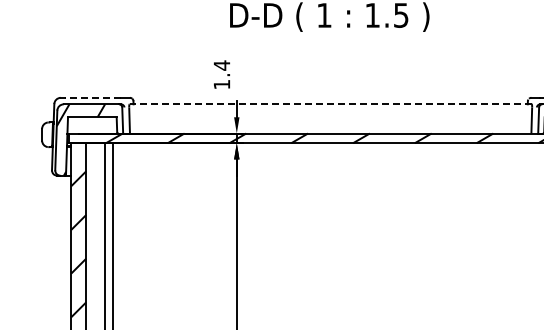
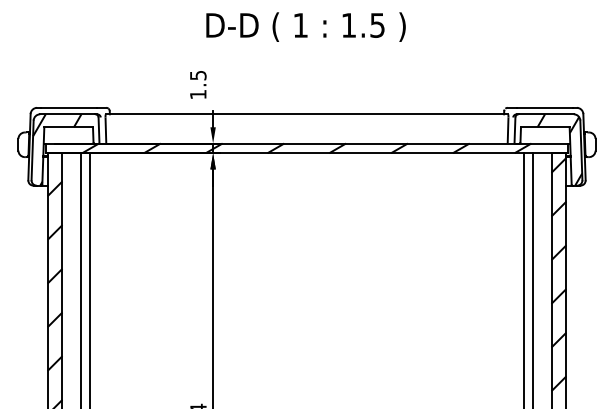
text: (222, 65) -> (198, 75), 1.4 -> 1.5
line: (92, 97) -> (68, 107), dashed -> solid
line: (331, 104) -> (307, 114), dashed -> solid

